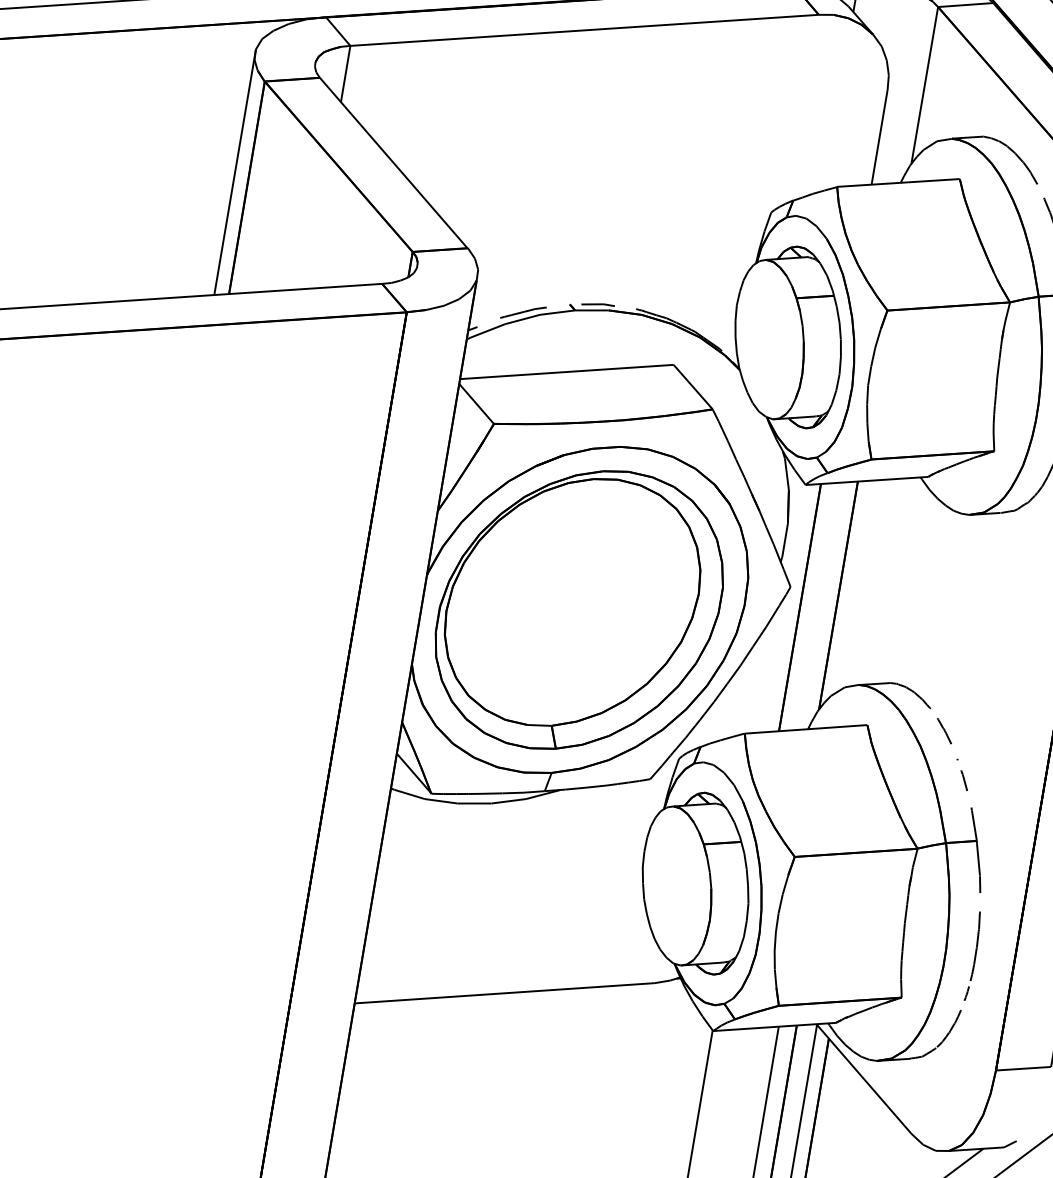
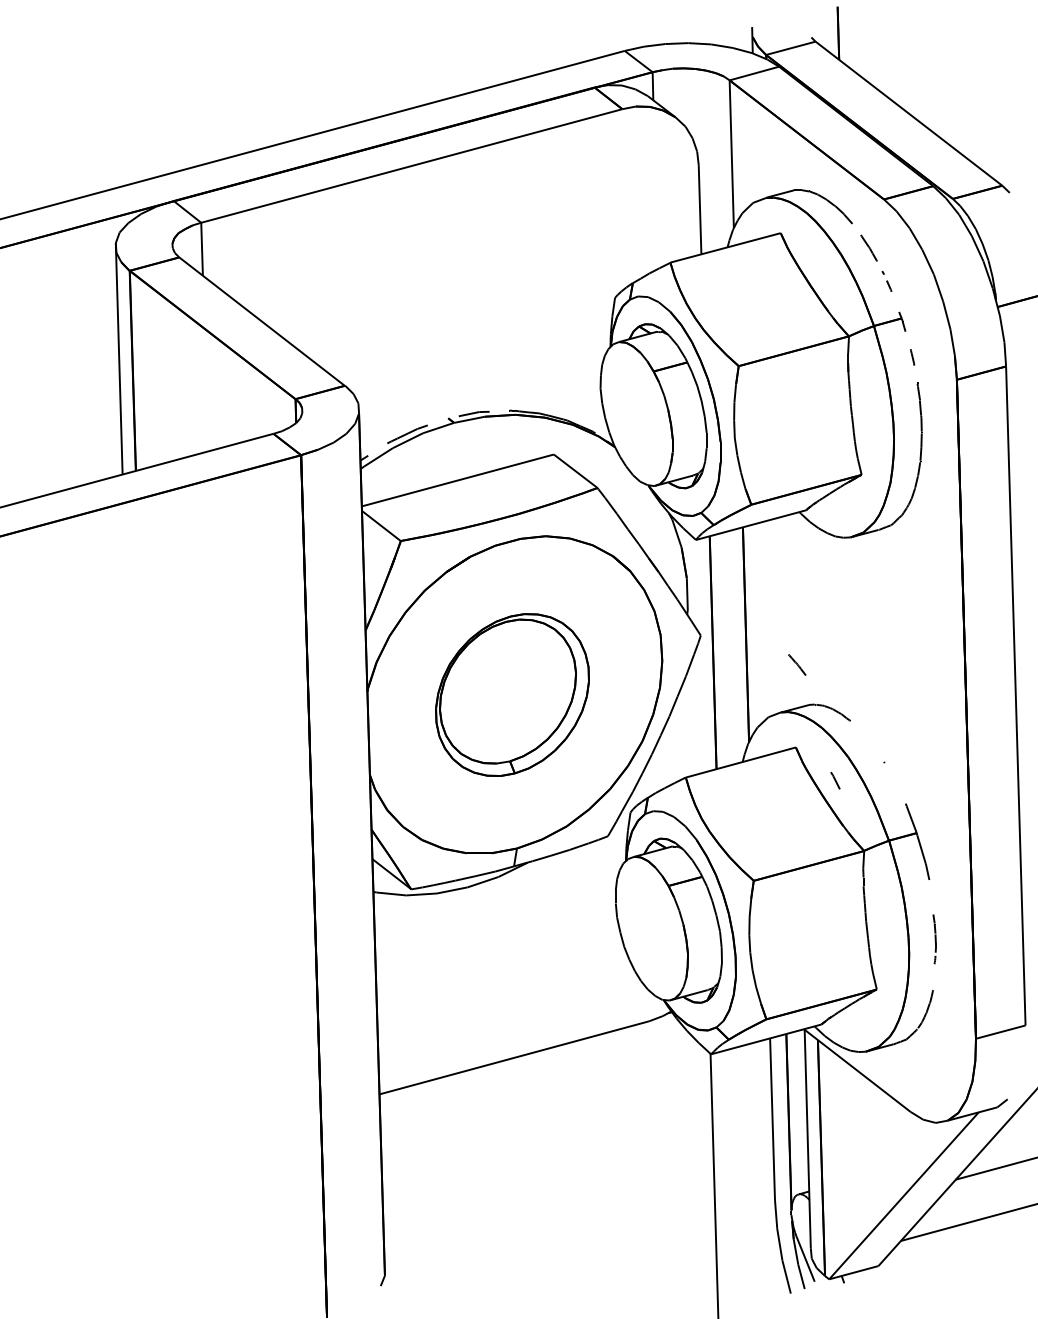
part: (579, 609) -> (512, 694), size x0.6
line: (944, 730) -> (797, 664), moved
line: (964, 780) -> (835, 780), moved
part: (973, 955) -> (934, 938), size x0.6

